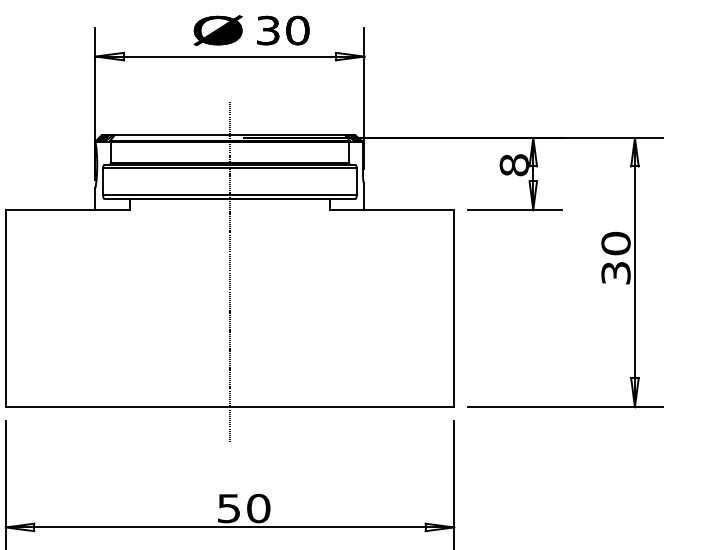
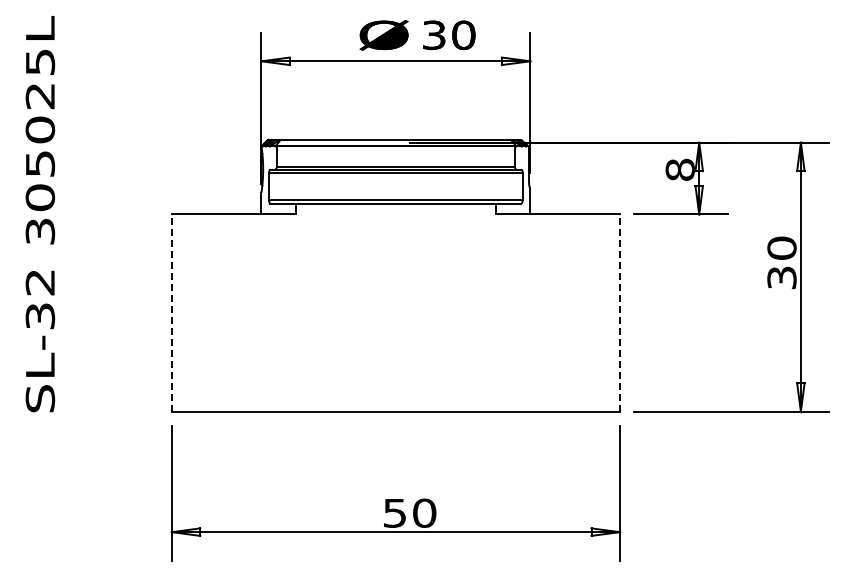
line: (229, 271) -> (395, 276), removed
line: (5, 307) -> (171, 312), solid -> dashed
line: (453, 307) -> (619, 312), solid -> dashed

